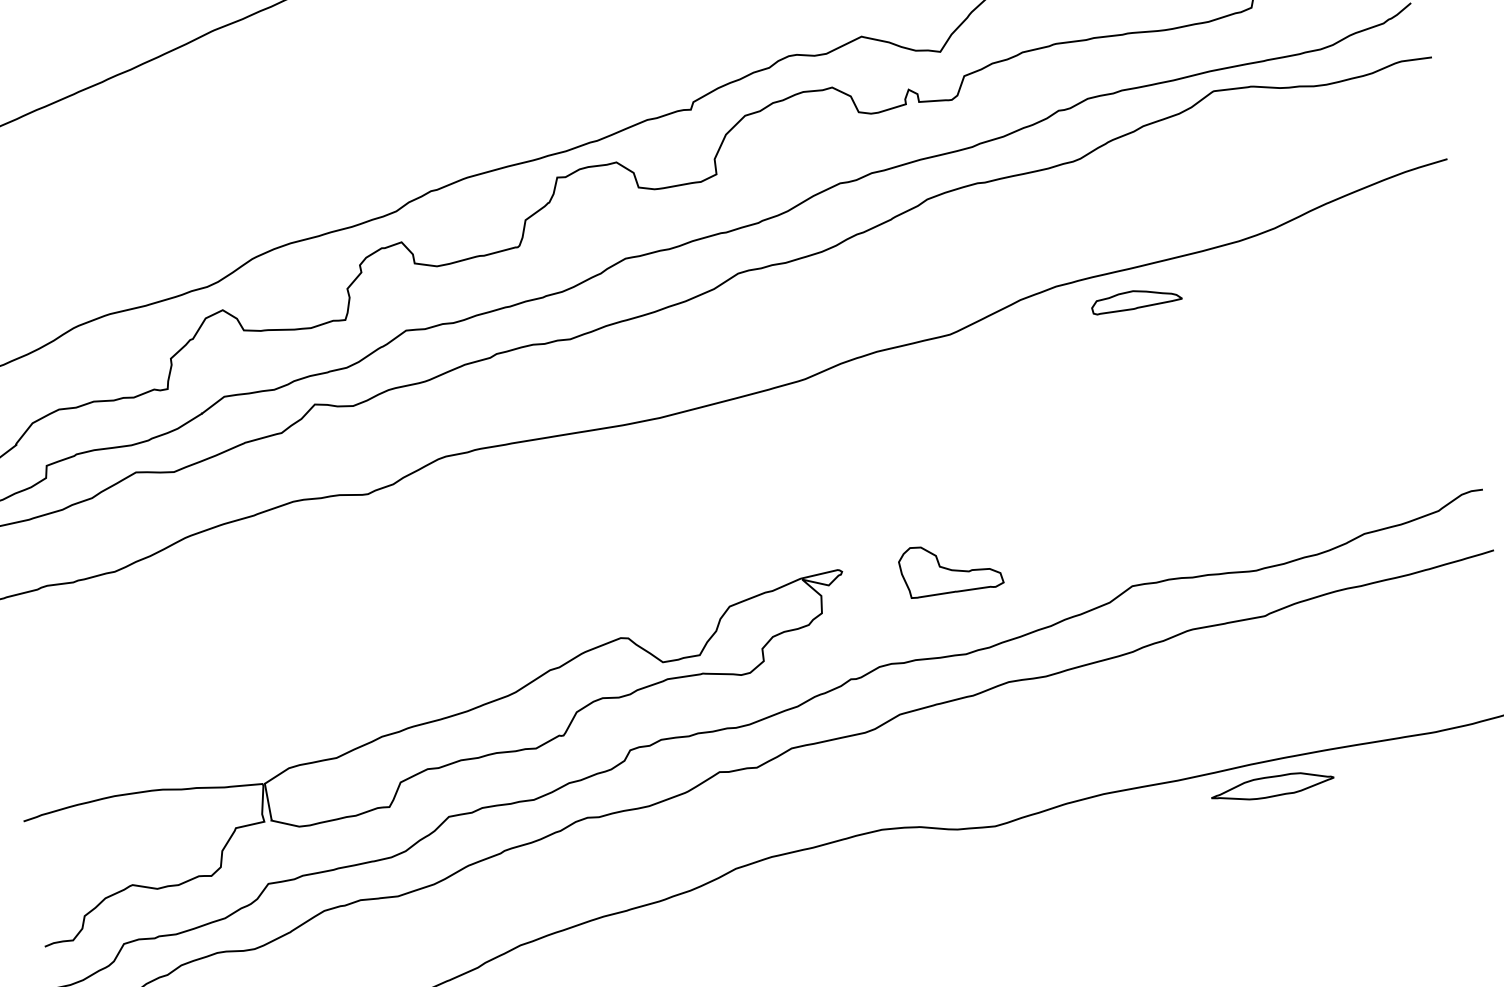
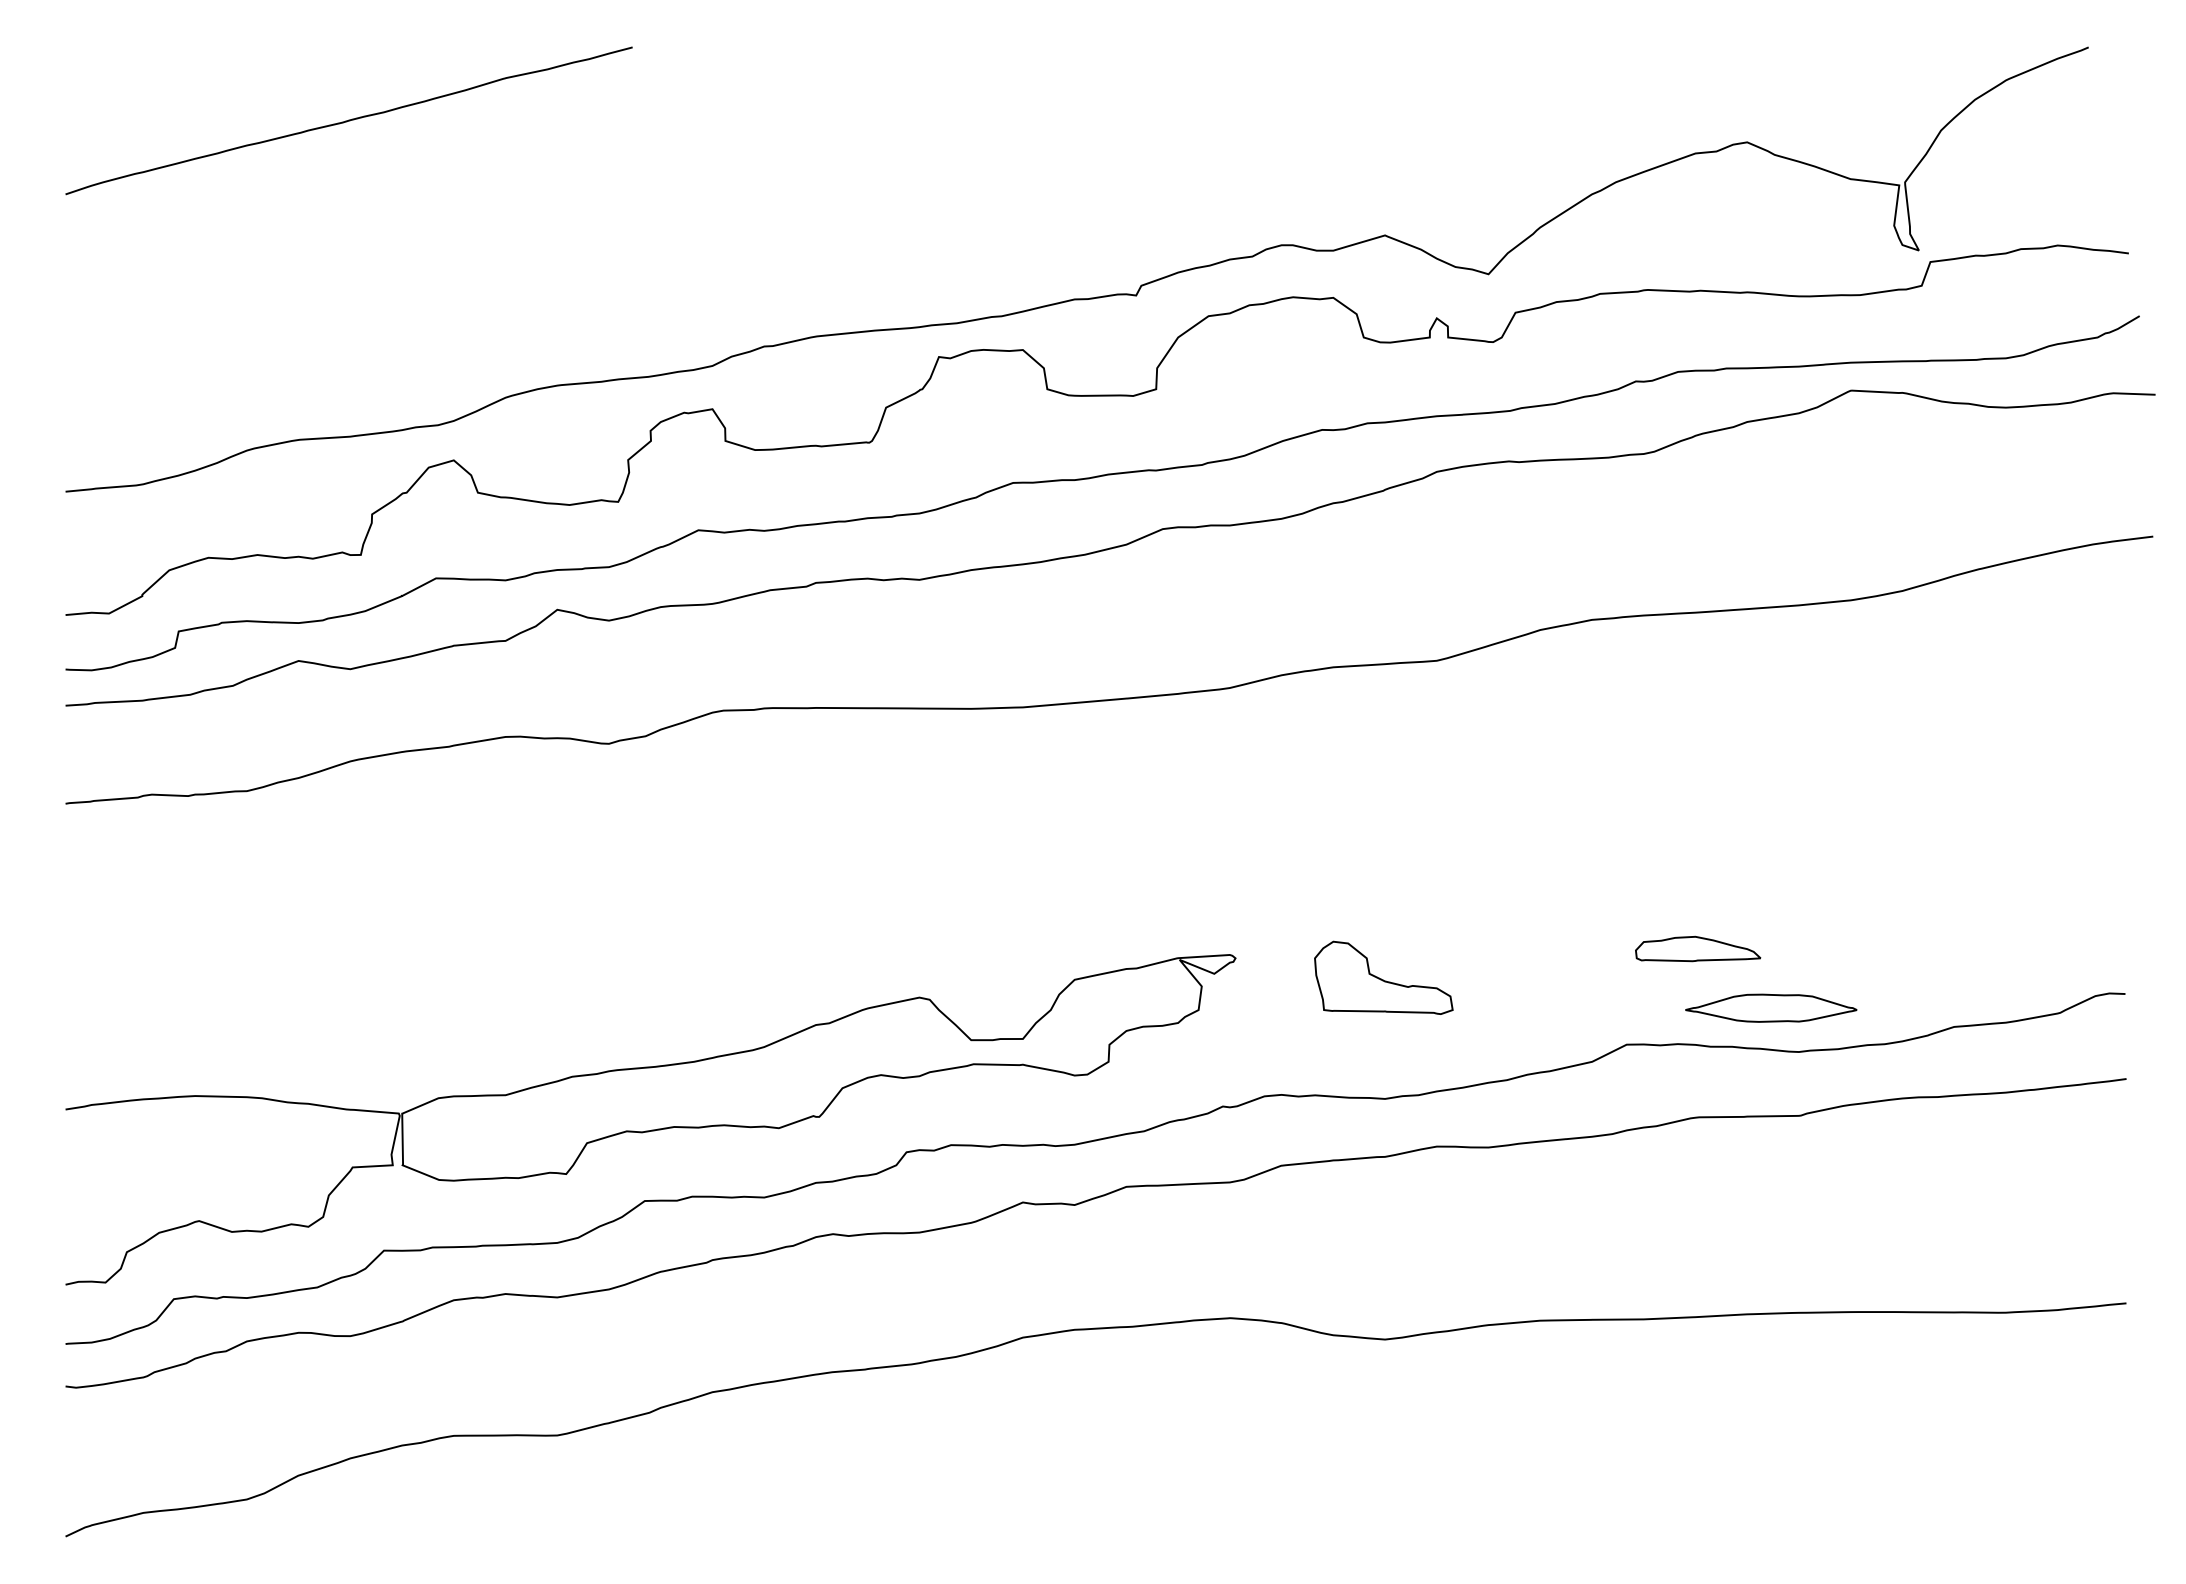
part: (1136, 299) -> (1698, 948), moved
part: (1272, 786) -> (1771, 1007), moved

